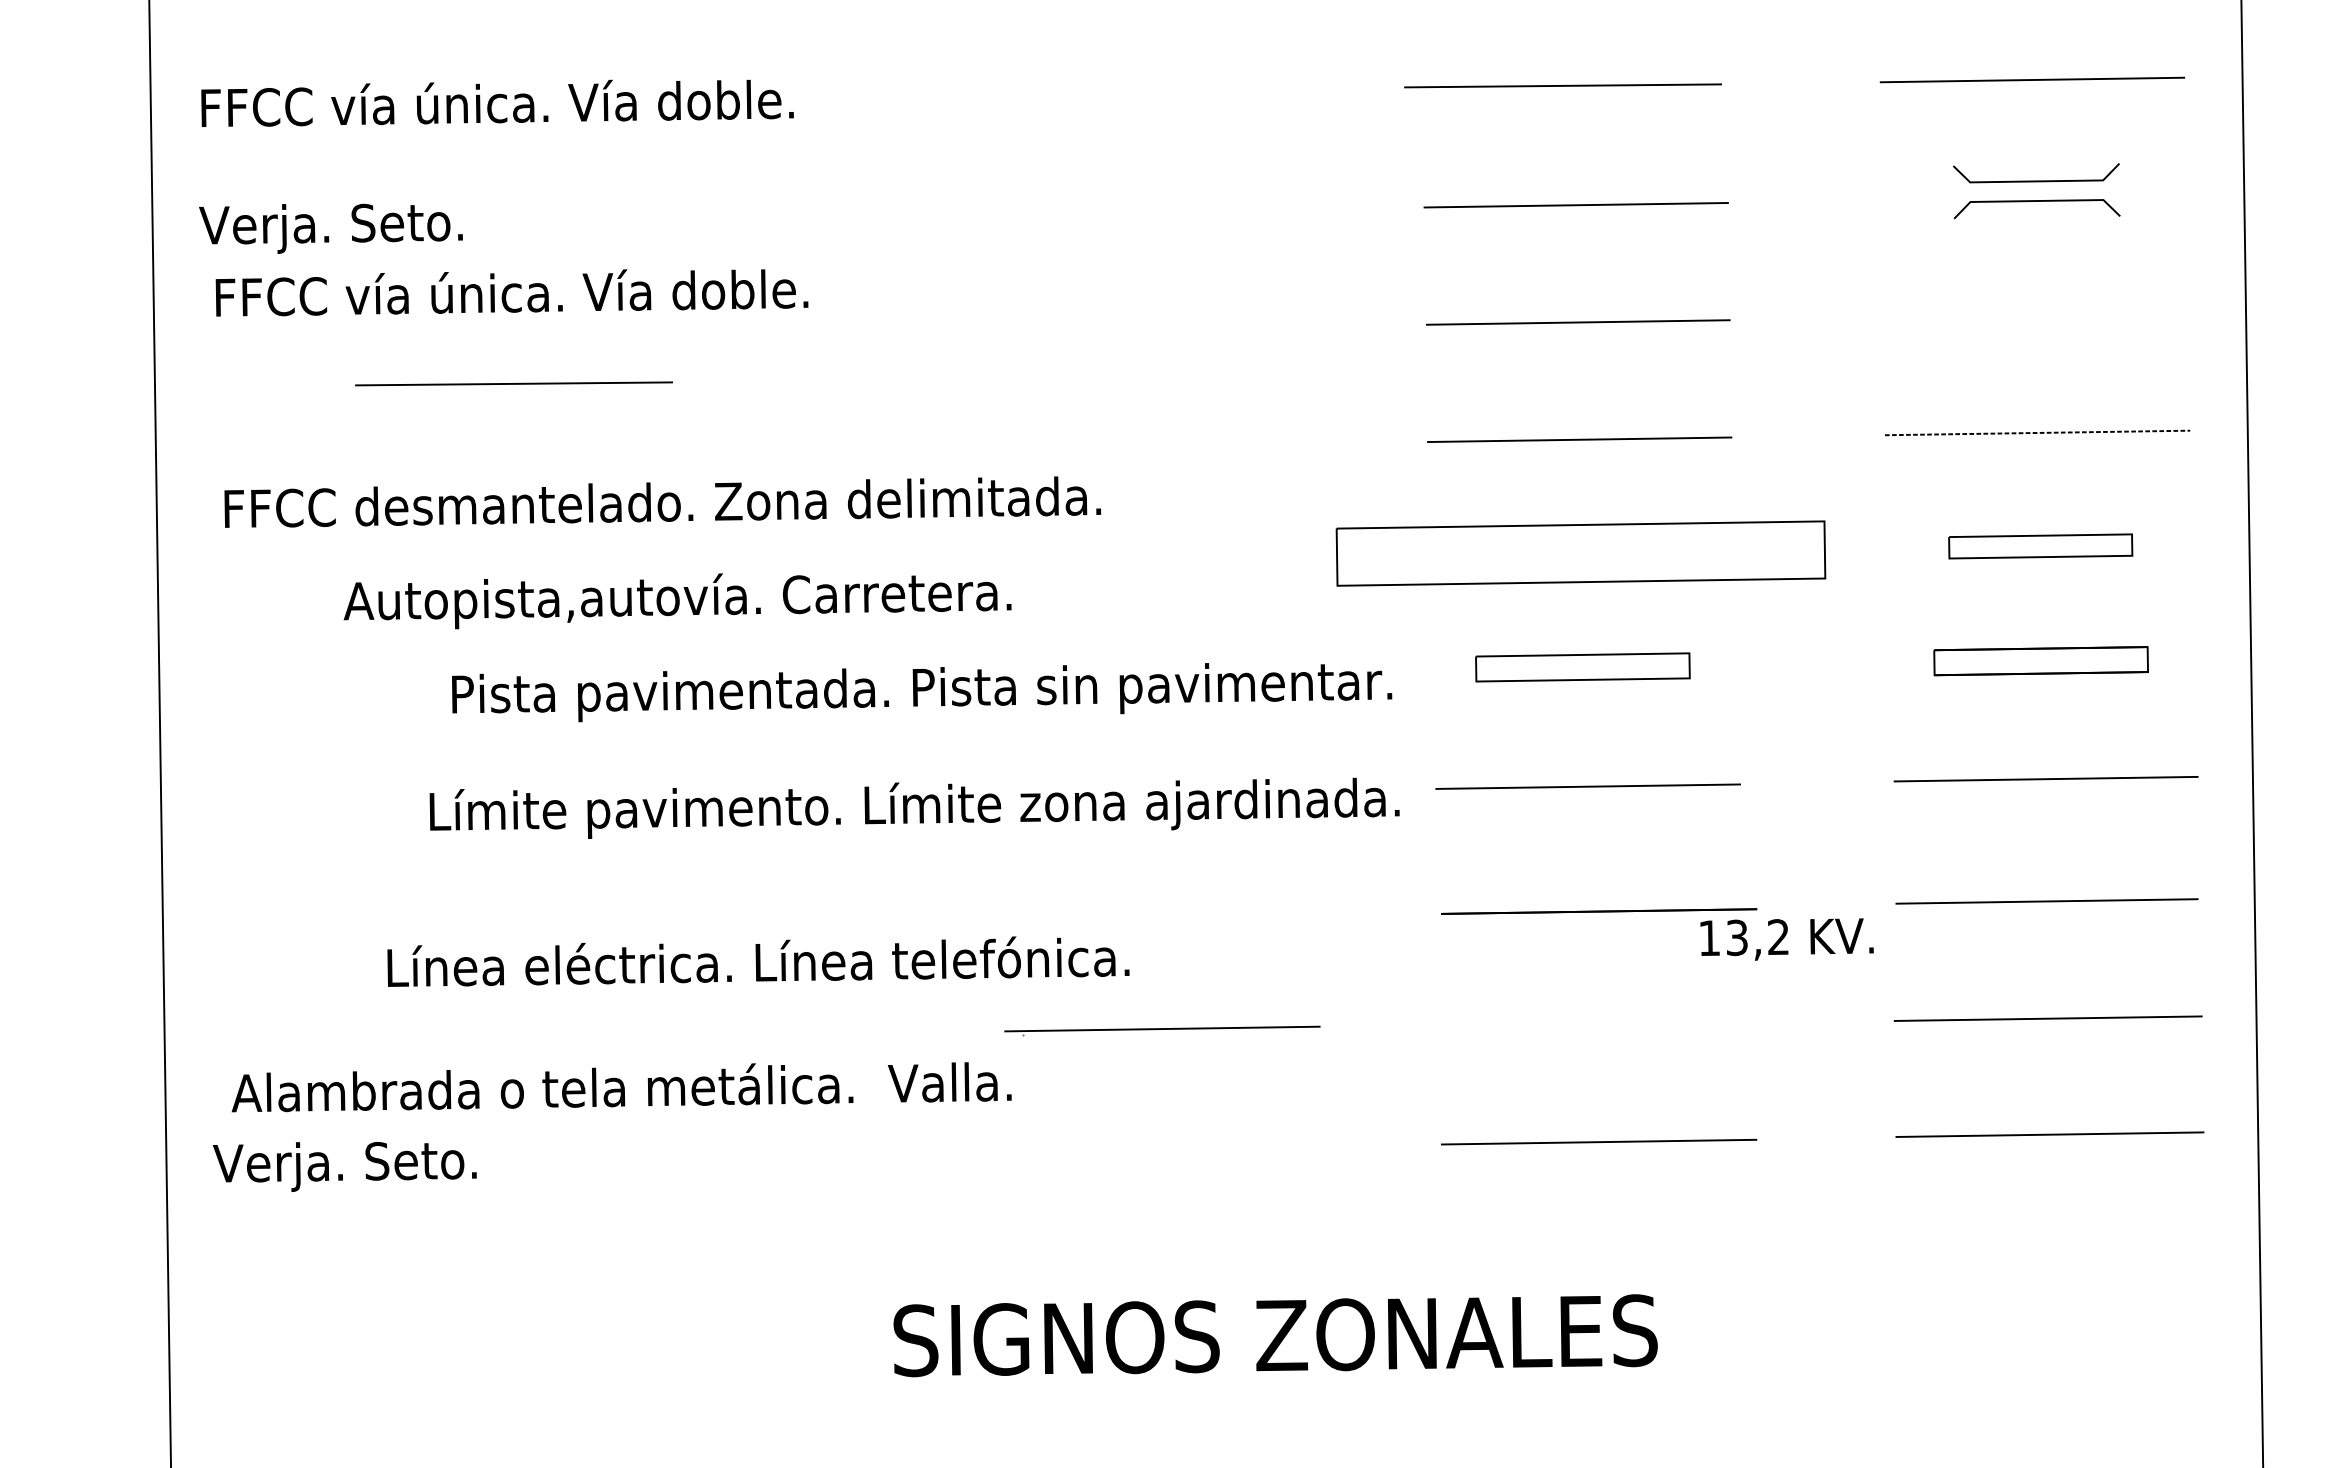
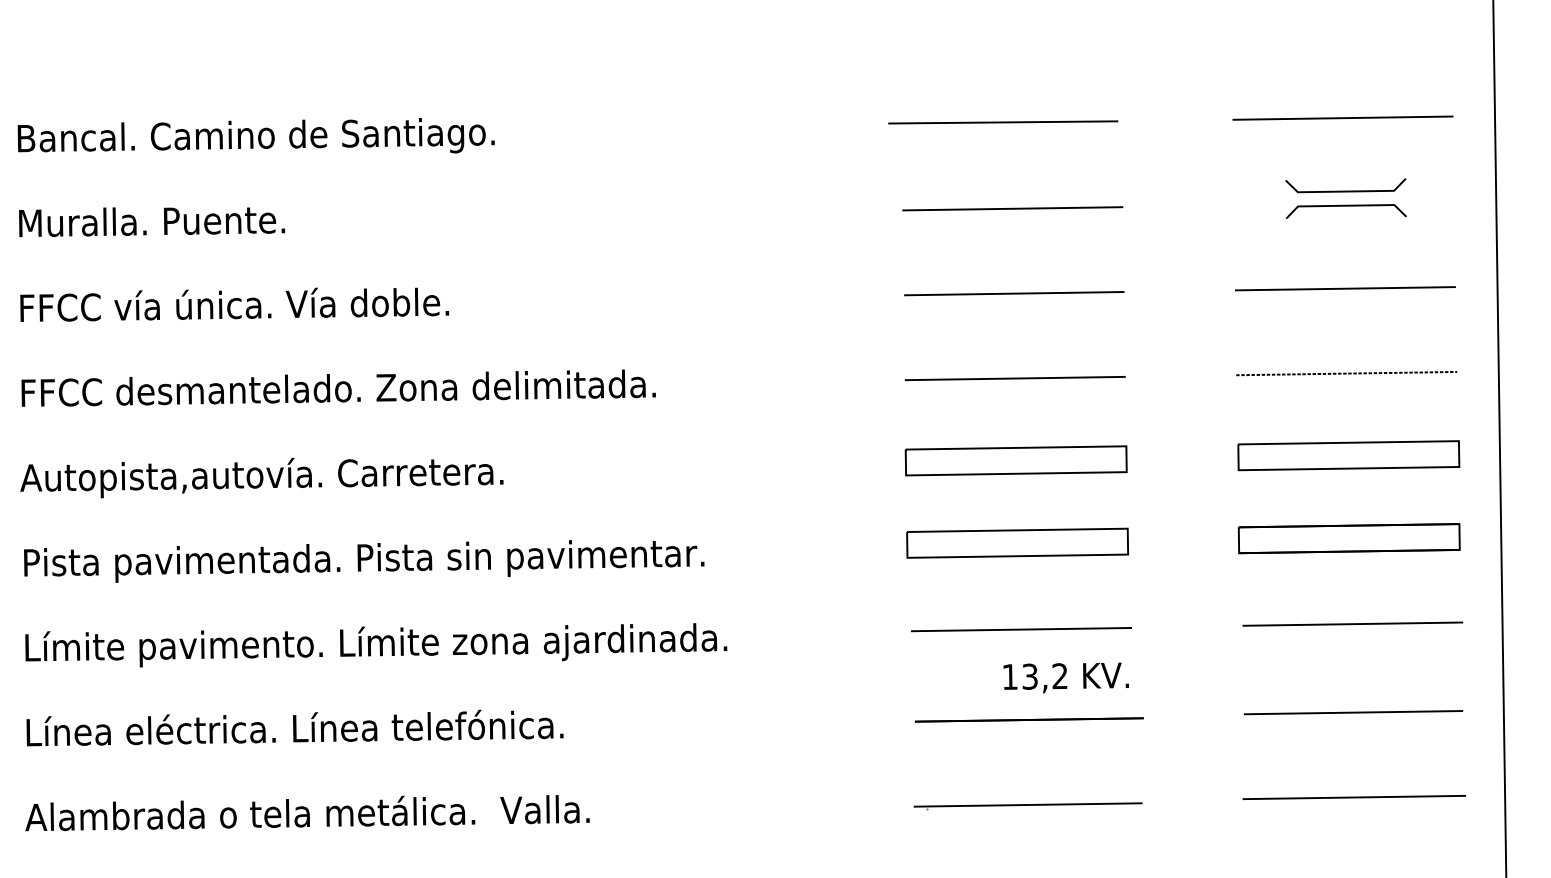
text: (533, 103) -> (258, 135), FFCC vía única. Vía doble. -> Bancal. Camino de Santiago.
text: (384, 228) -> (150, 225), Verja. Seto. -> Muralla. Puente.
text: (511, 292) -> (234, 304), moved
line: (2035, 315) -> (1345, 288), added
line: (513, 383) -> (243, 337), removed
text: (662, 501) -> (338, 387), moved
part: (2040, 546) -> (1348, 455), size x1.67
part: (1580, 553) -> (1015, 460), size x0.62
text: (677, 601) -> (261, 478), moved
part: (2040, 661) -> (1348, 538), size x1.43
part: (1582, 667) -> (1017, 543), size x1.43
text: (922, 692) -> (364, 561), moved
text: (914, 807) -> (376, 644), moved
text: (1786, 939) -> (1065, 677), moved
text: (758, 961) -> (295, 727), moved
part: (1162, 1030) -> (1028, 806), moved
text: (621, 1087) -> (307, 813), moved

